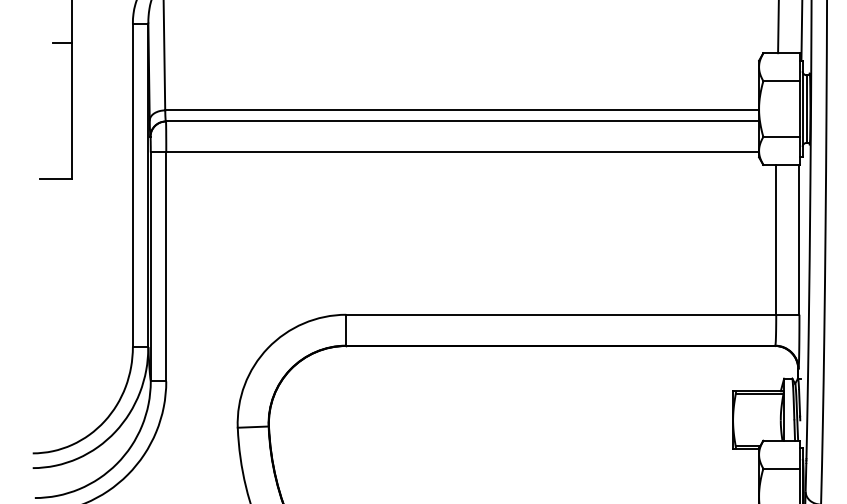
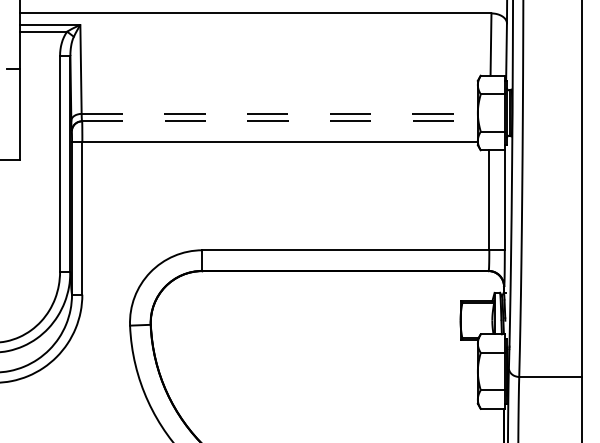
line: (463, 109) -> (280, 113), solid -> dashed
line: (461, 121) -> (279, 121), solid -> dashed

